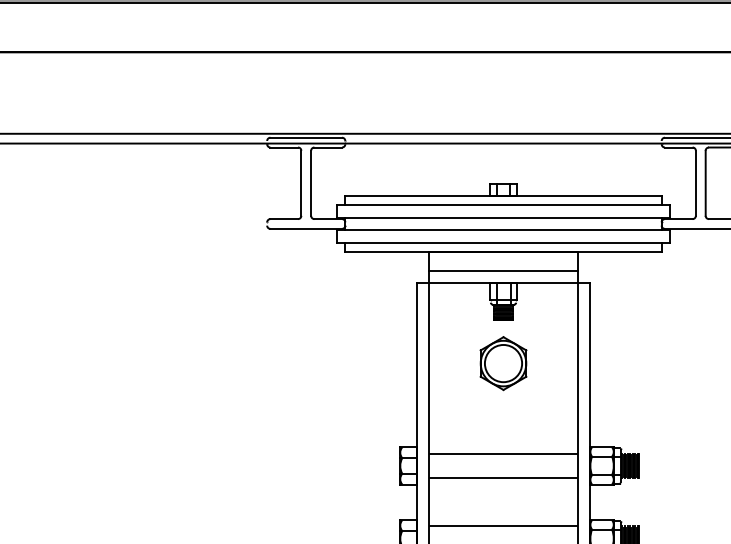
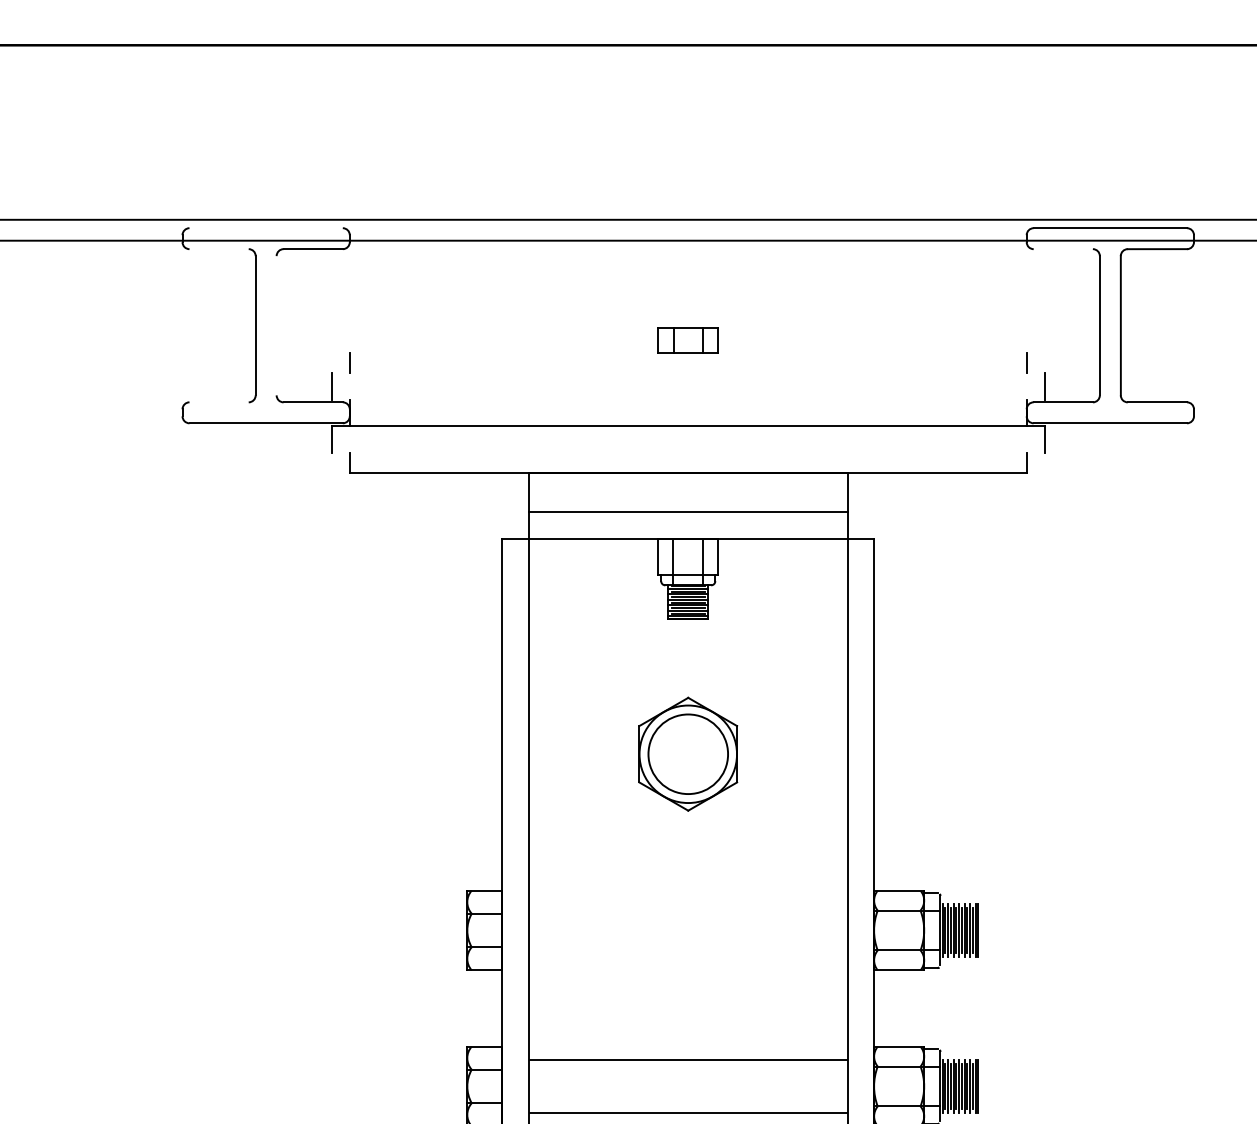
line: (306, 137) -> (266, 227), removed
line: (284, 147) -> (219, 249), removed
line: (678, 147) -> (1062, 249), removed
line: (311, 182) -> (277, 324), removed
line: (503, 196) -> (688, 353), removed
line: (503, 205) -> (688, 373), removed
line: (503, 217) -> (688, 398), removed
line: (284, 219) -> (219, 403), removed
line: (503, 242) -> (688, 452), removed
part: (503, 363) -> (688, 754), moved
line: (503, 453) -> (688, 903), removed
line: (503, 478) -> (688, 957), removed

